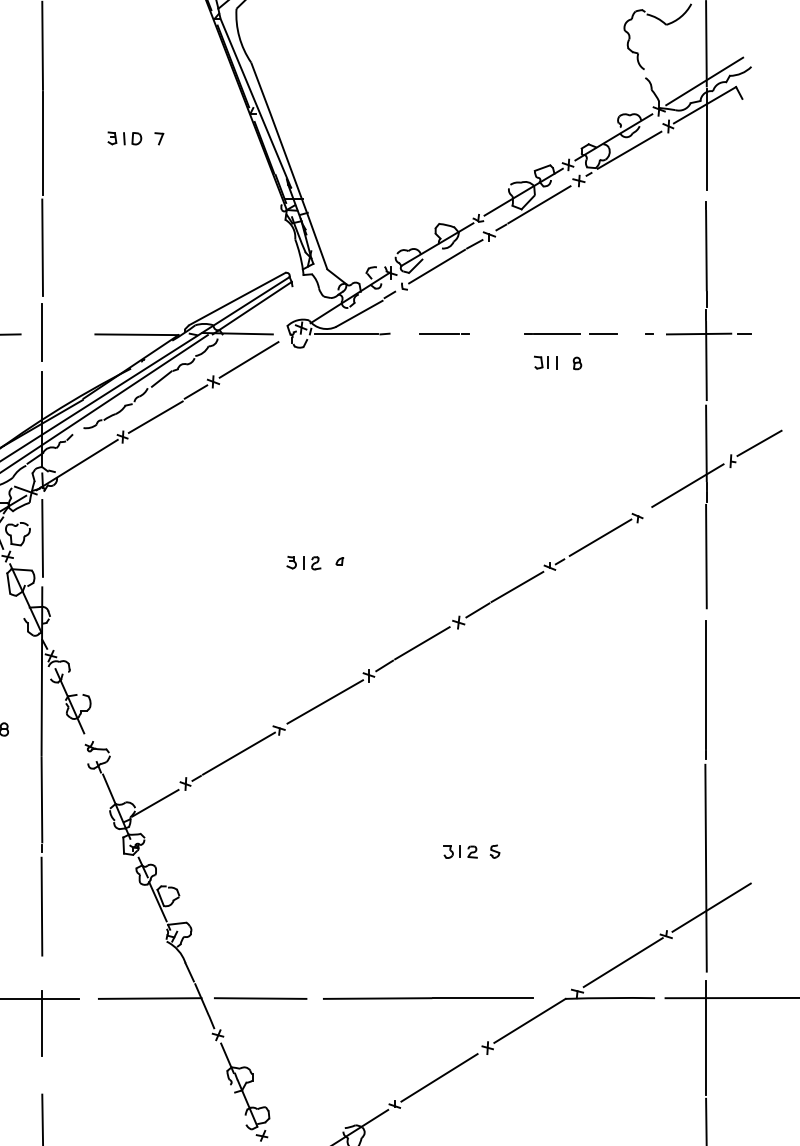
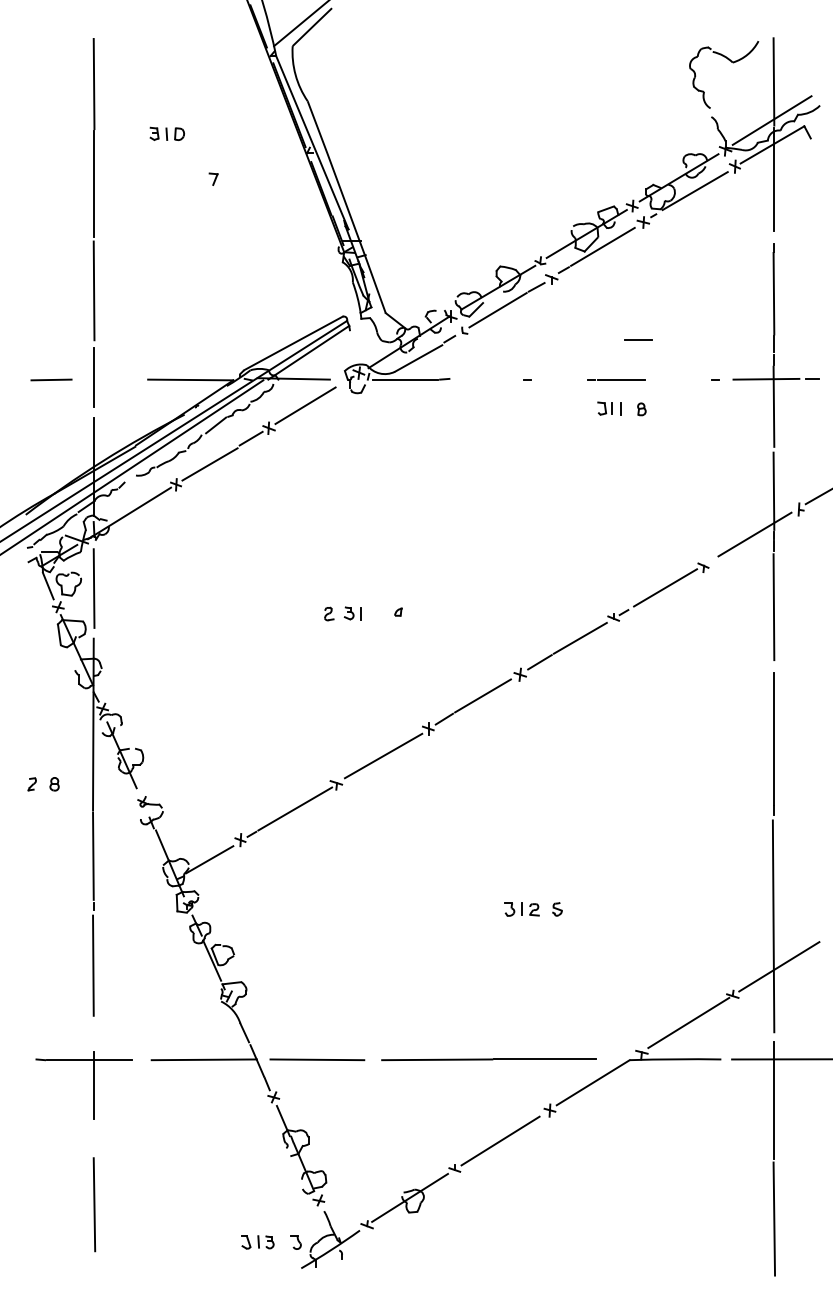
part: (124, 138) -> (166, 133), moved
line: (603, 333) -> (638, 339), moved
line: (439, 334) -> (500, 379), removed
part: (316, 562) -> (329, 613), moved

